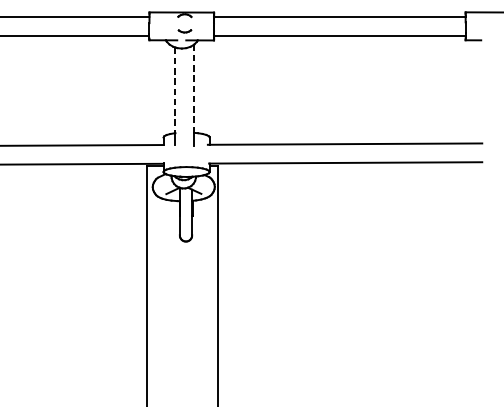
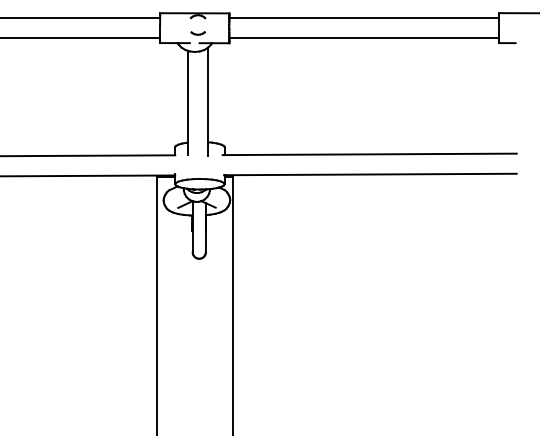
line: (194, 89) -> (208, 95), dashed -> solid
line: (175, 90) -> (187, 96), dashed -> solid

